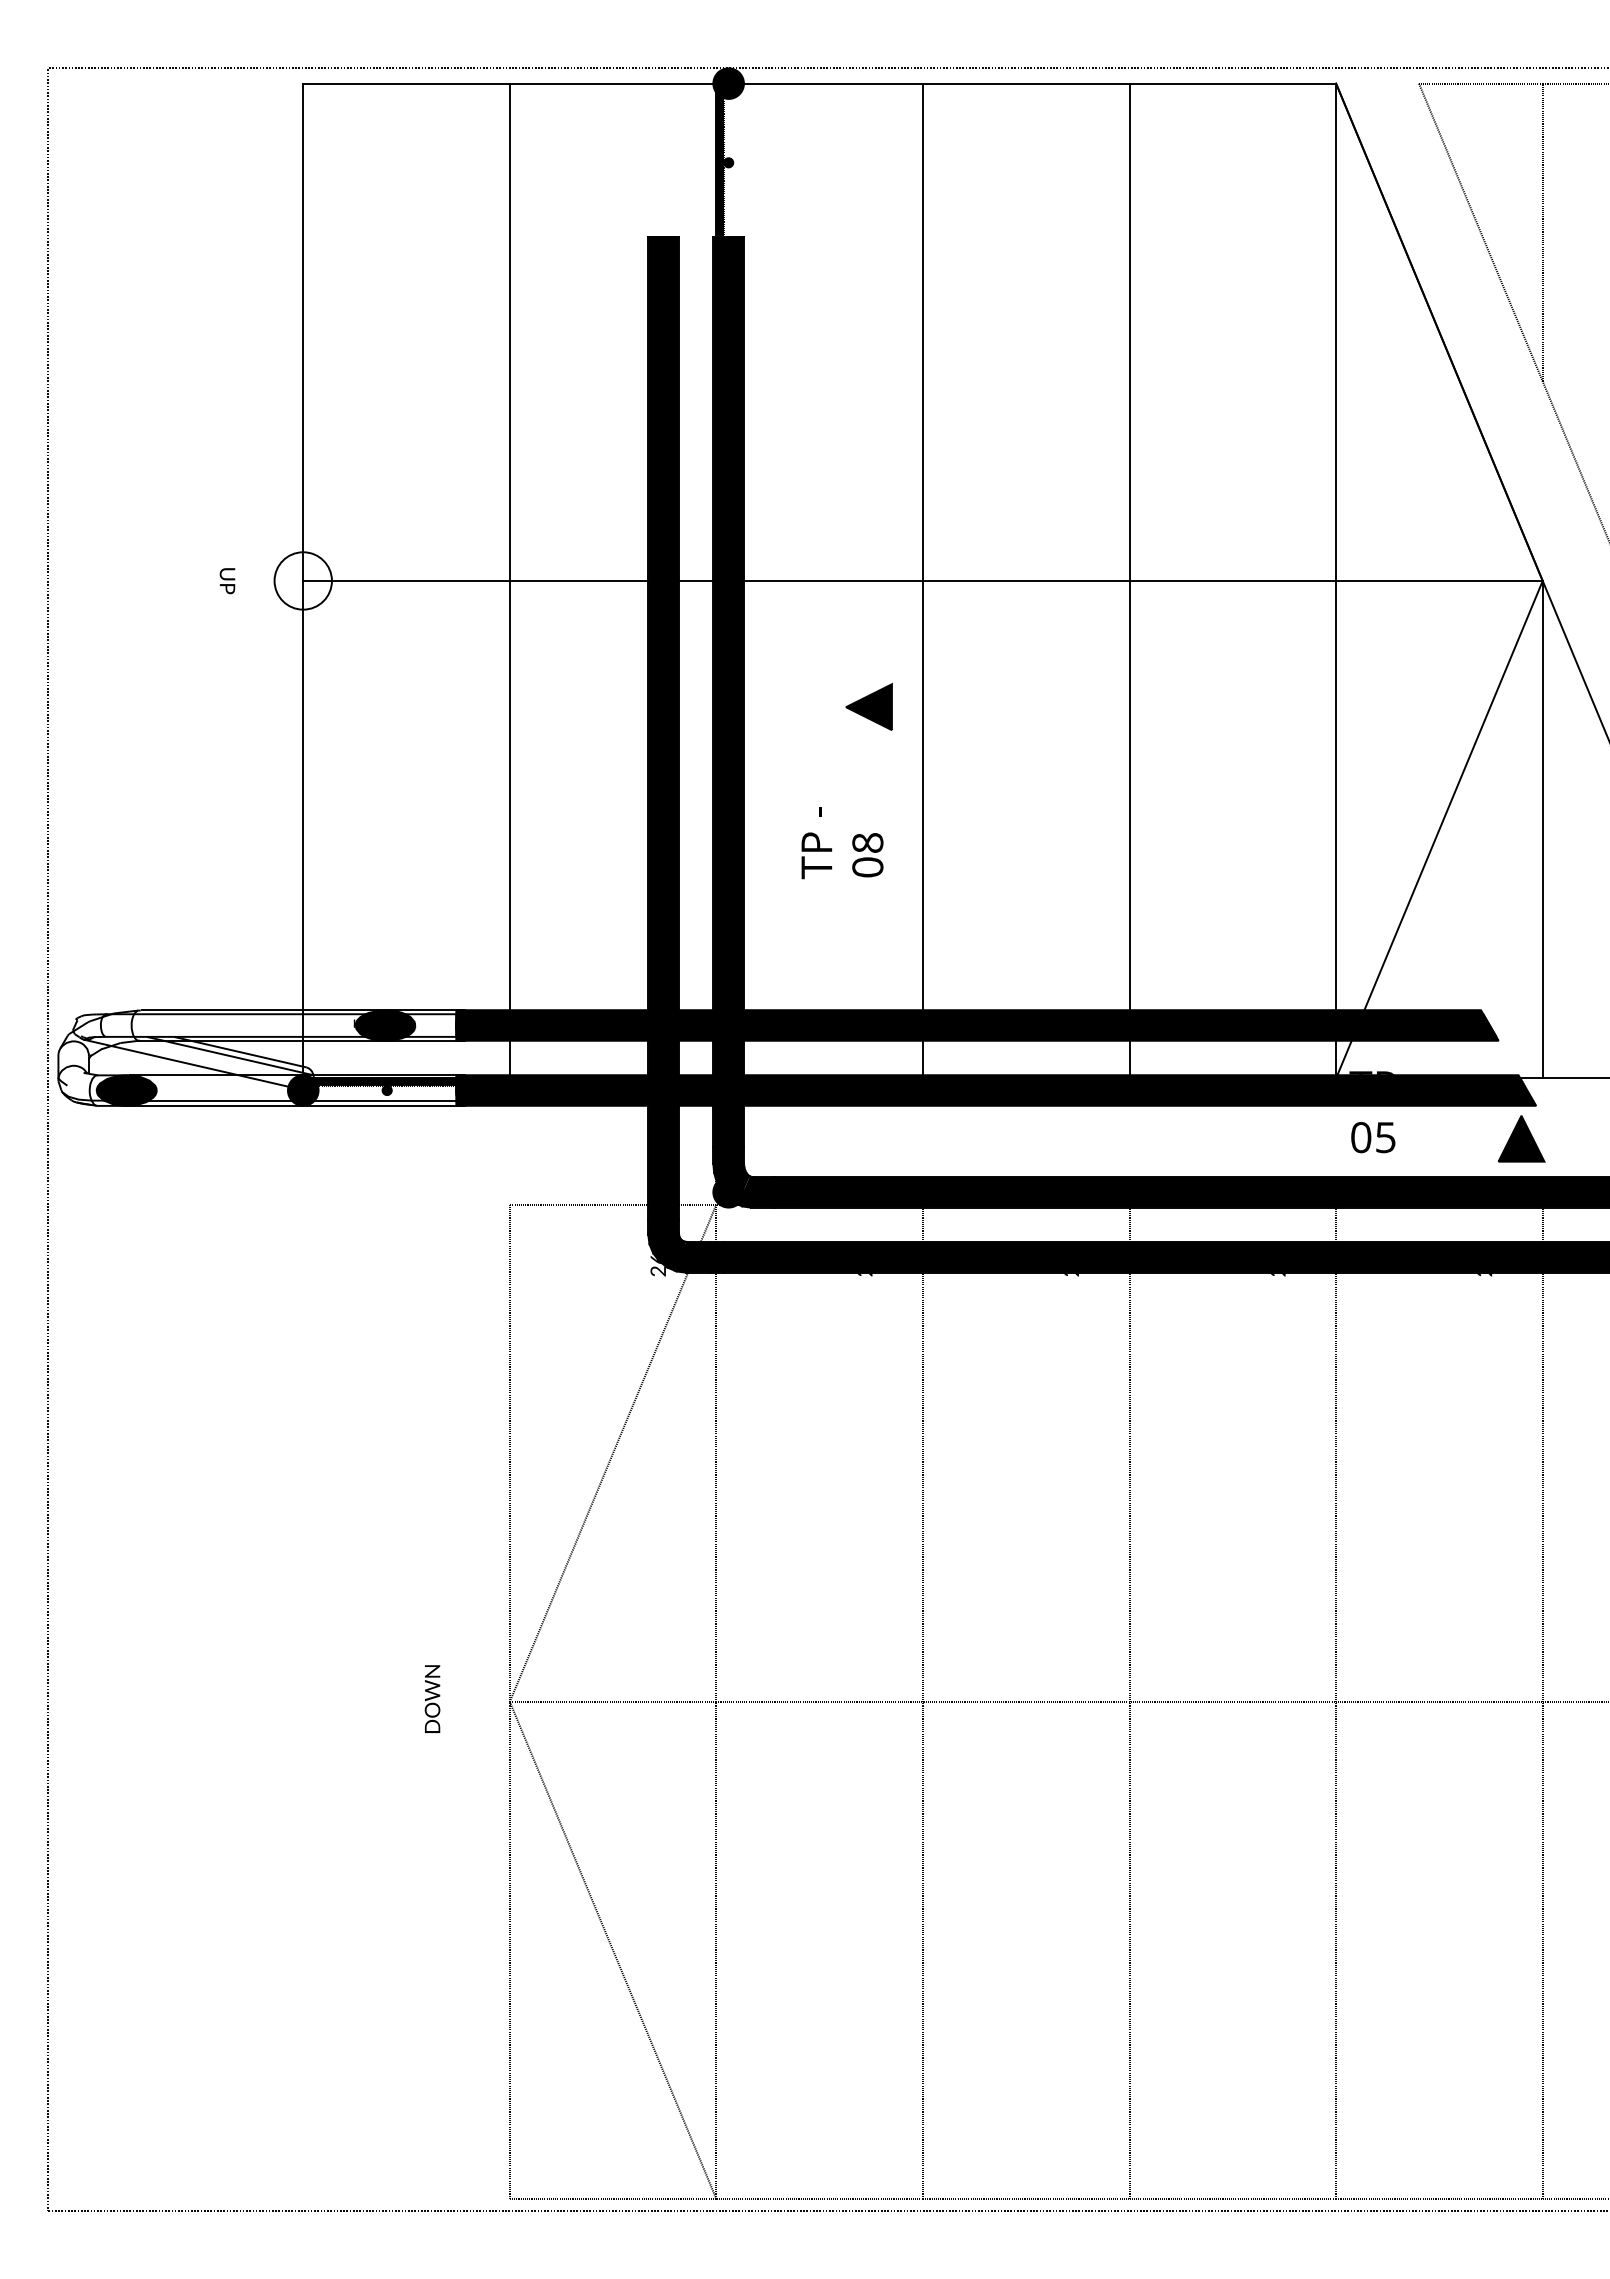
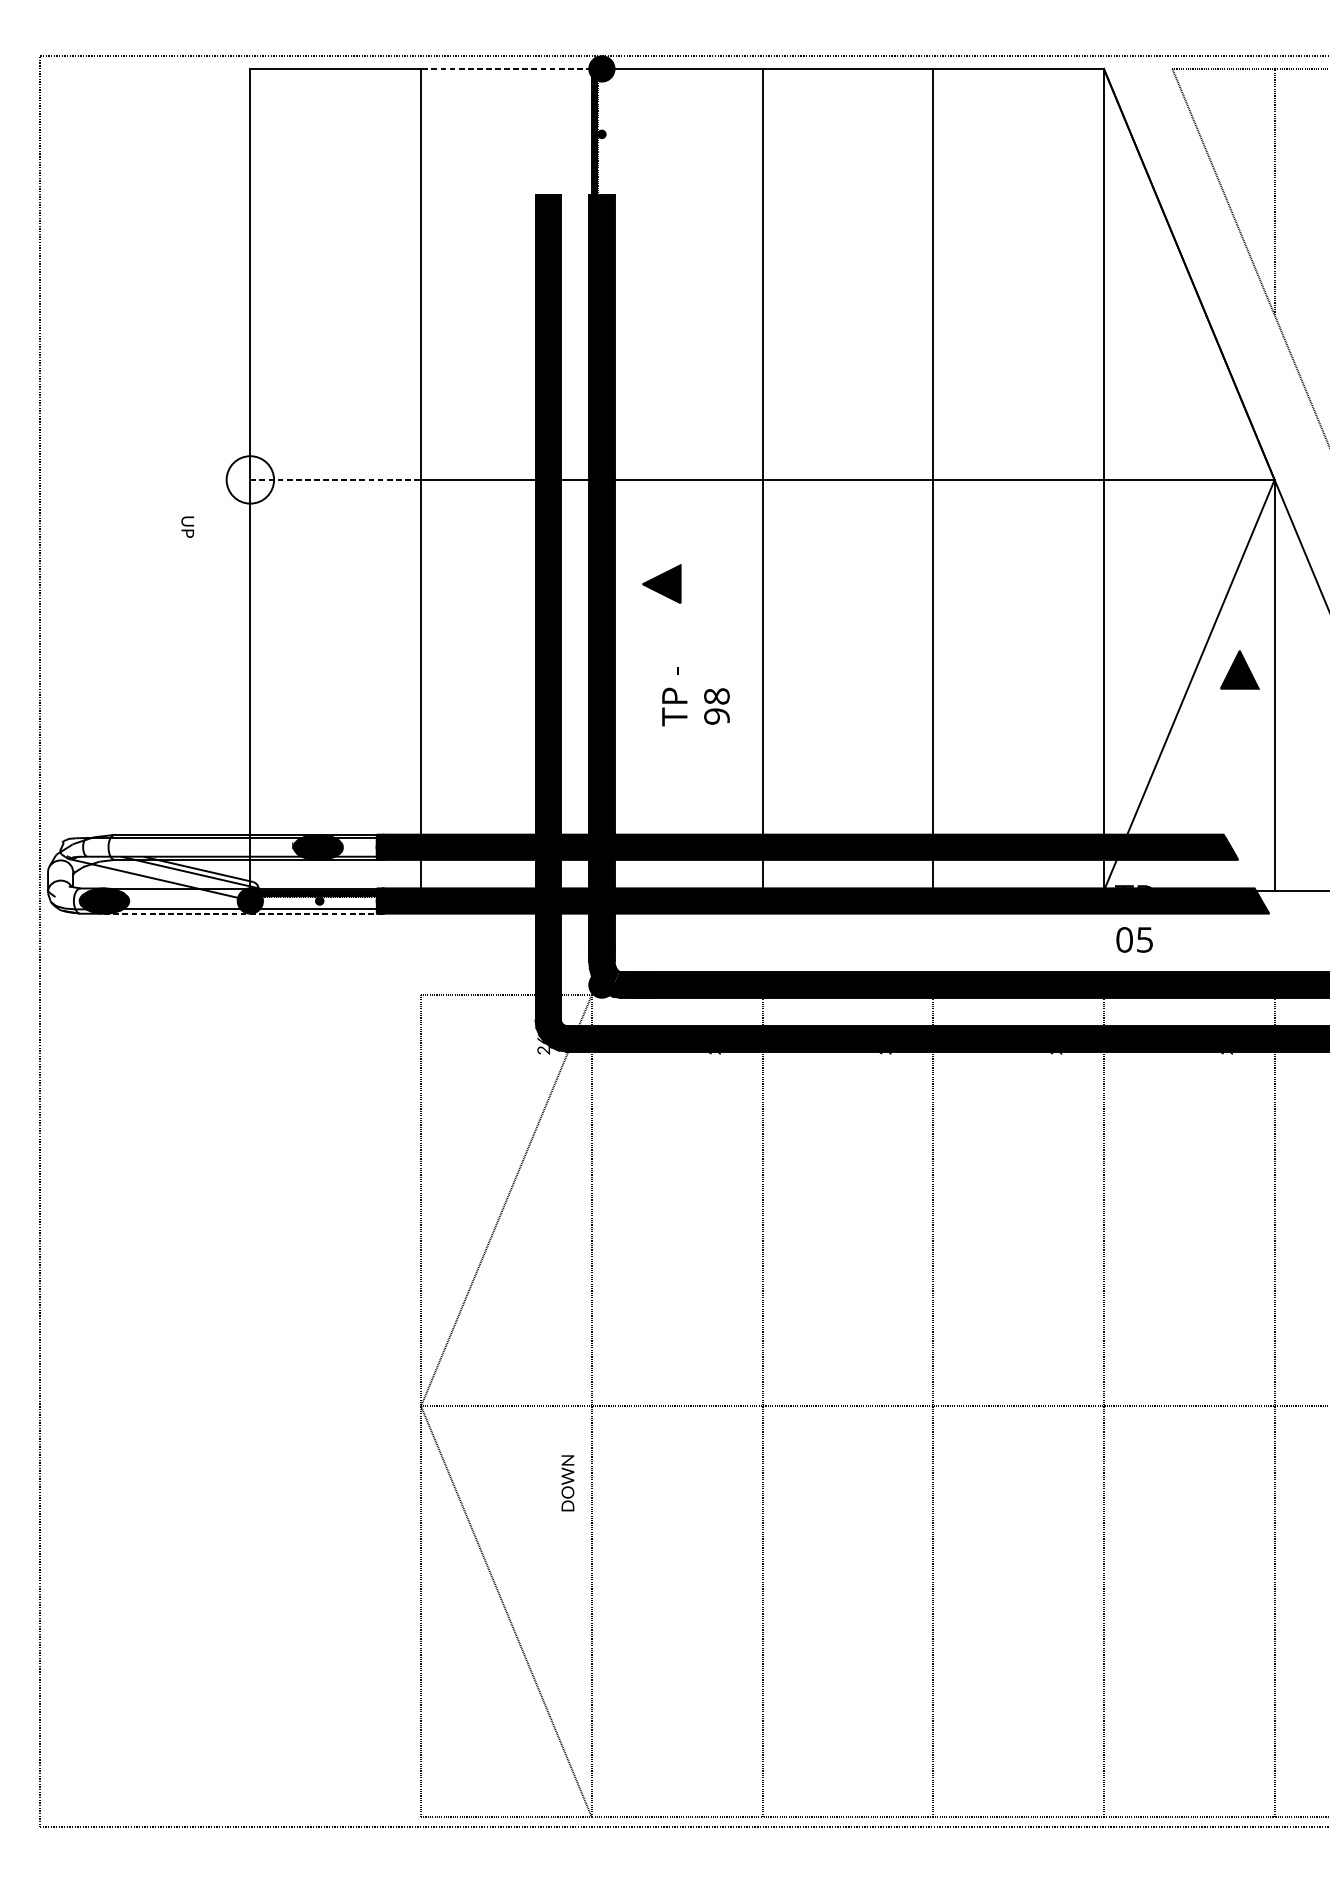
line: (612, 83) -> (505, 68), solid -> dashed
line: (407, 580) -> (336, 479), solid -> dashed
text: (227, 581) -> (187, 527), moved
part: (868, 706) -> (661, 583), moved
text: (867, 867) -> (716, 716), 08 -> 98
line: (293, 1105) -> (242, 913), solid -> dashed
part: (1521, 1138) -> (1239, 669), moved
text: (432, 1698) -> (567, 1482), moved

